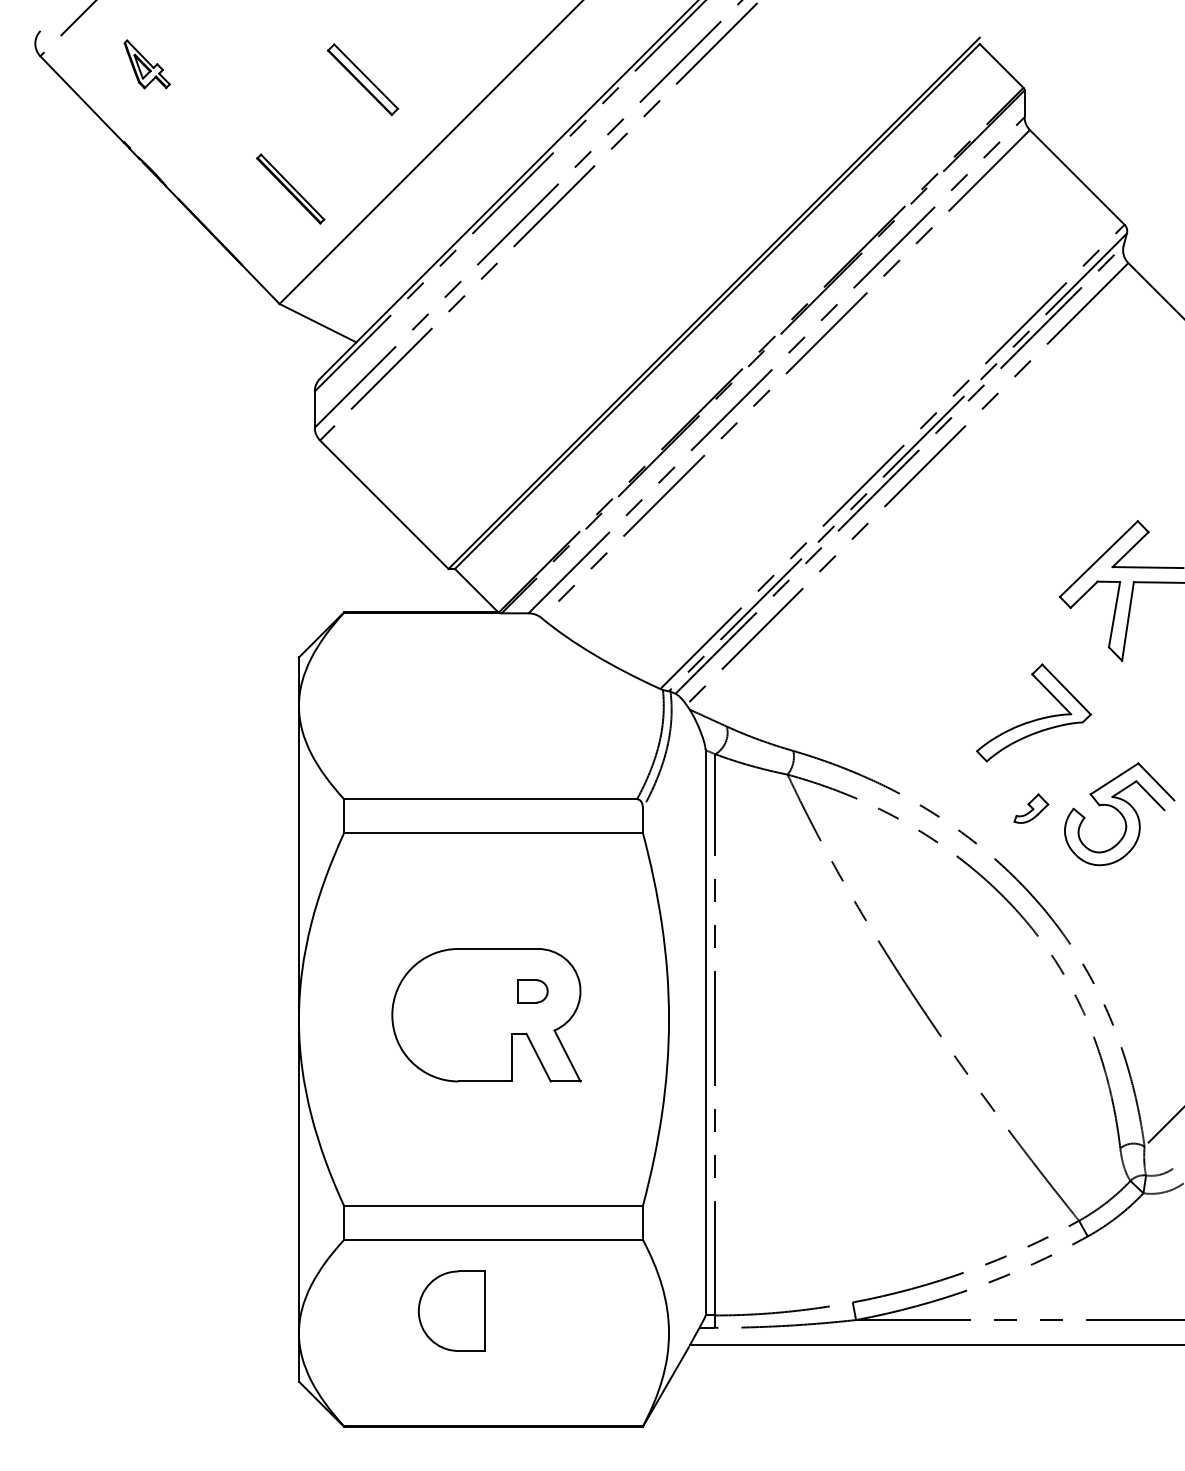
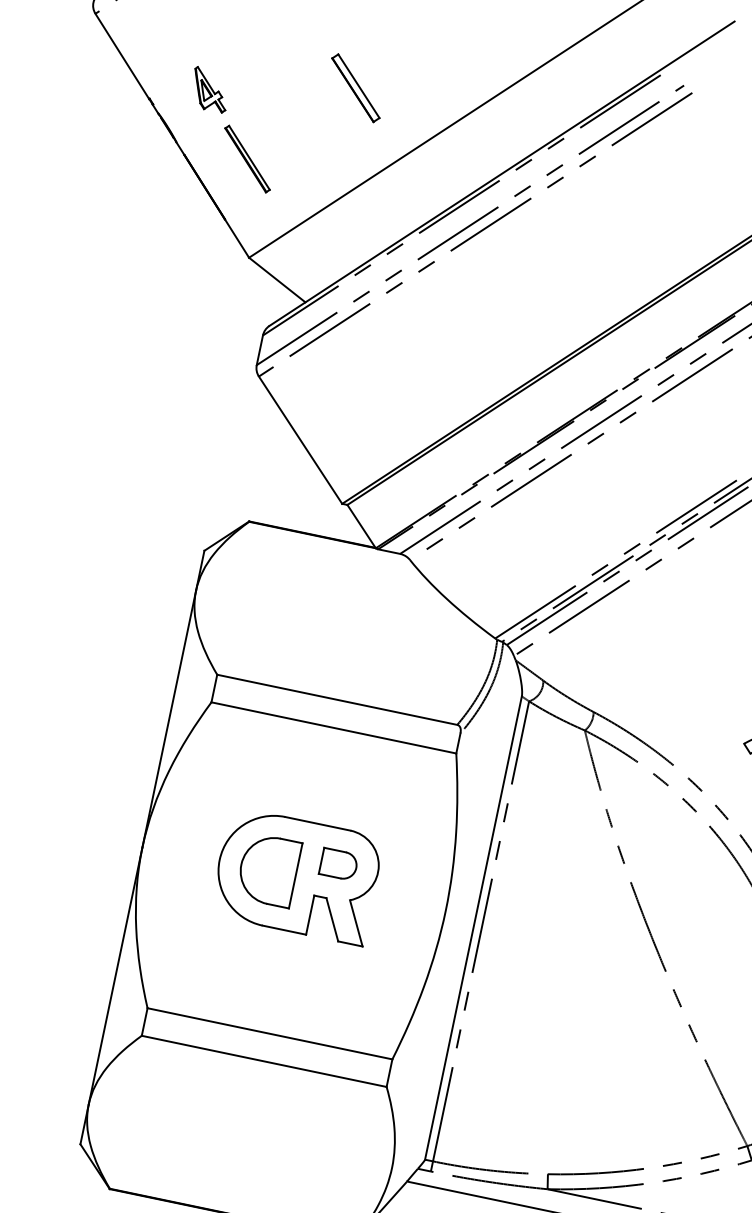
part: (146, 64) -> (209, 89), moved
part: (290, 188) -> (247, 158), moved
part: (532, 991) -> (338, 864), size x1.43
part: (451, 1310) -> (268, 869), moved

